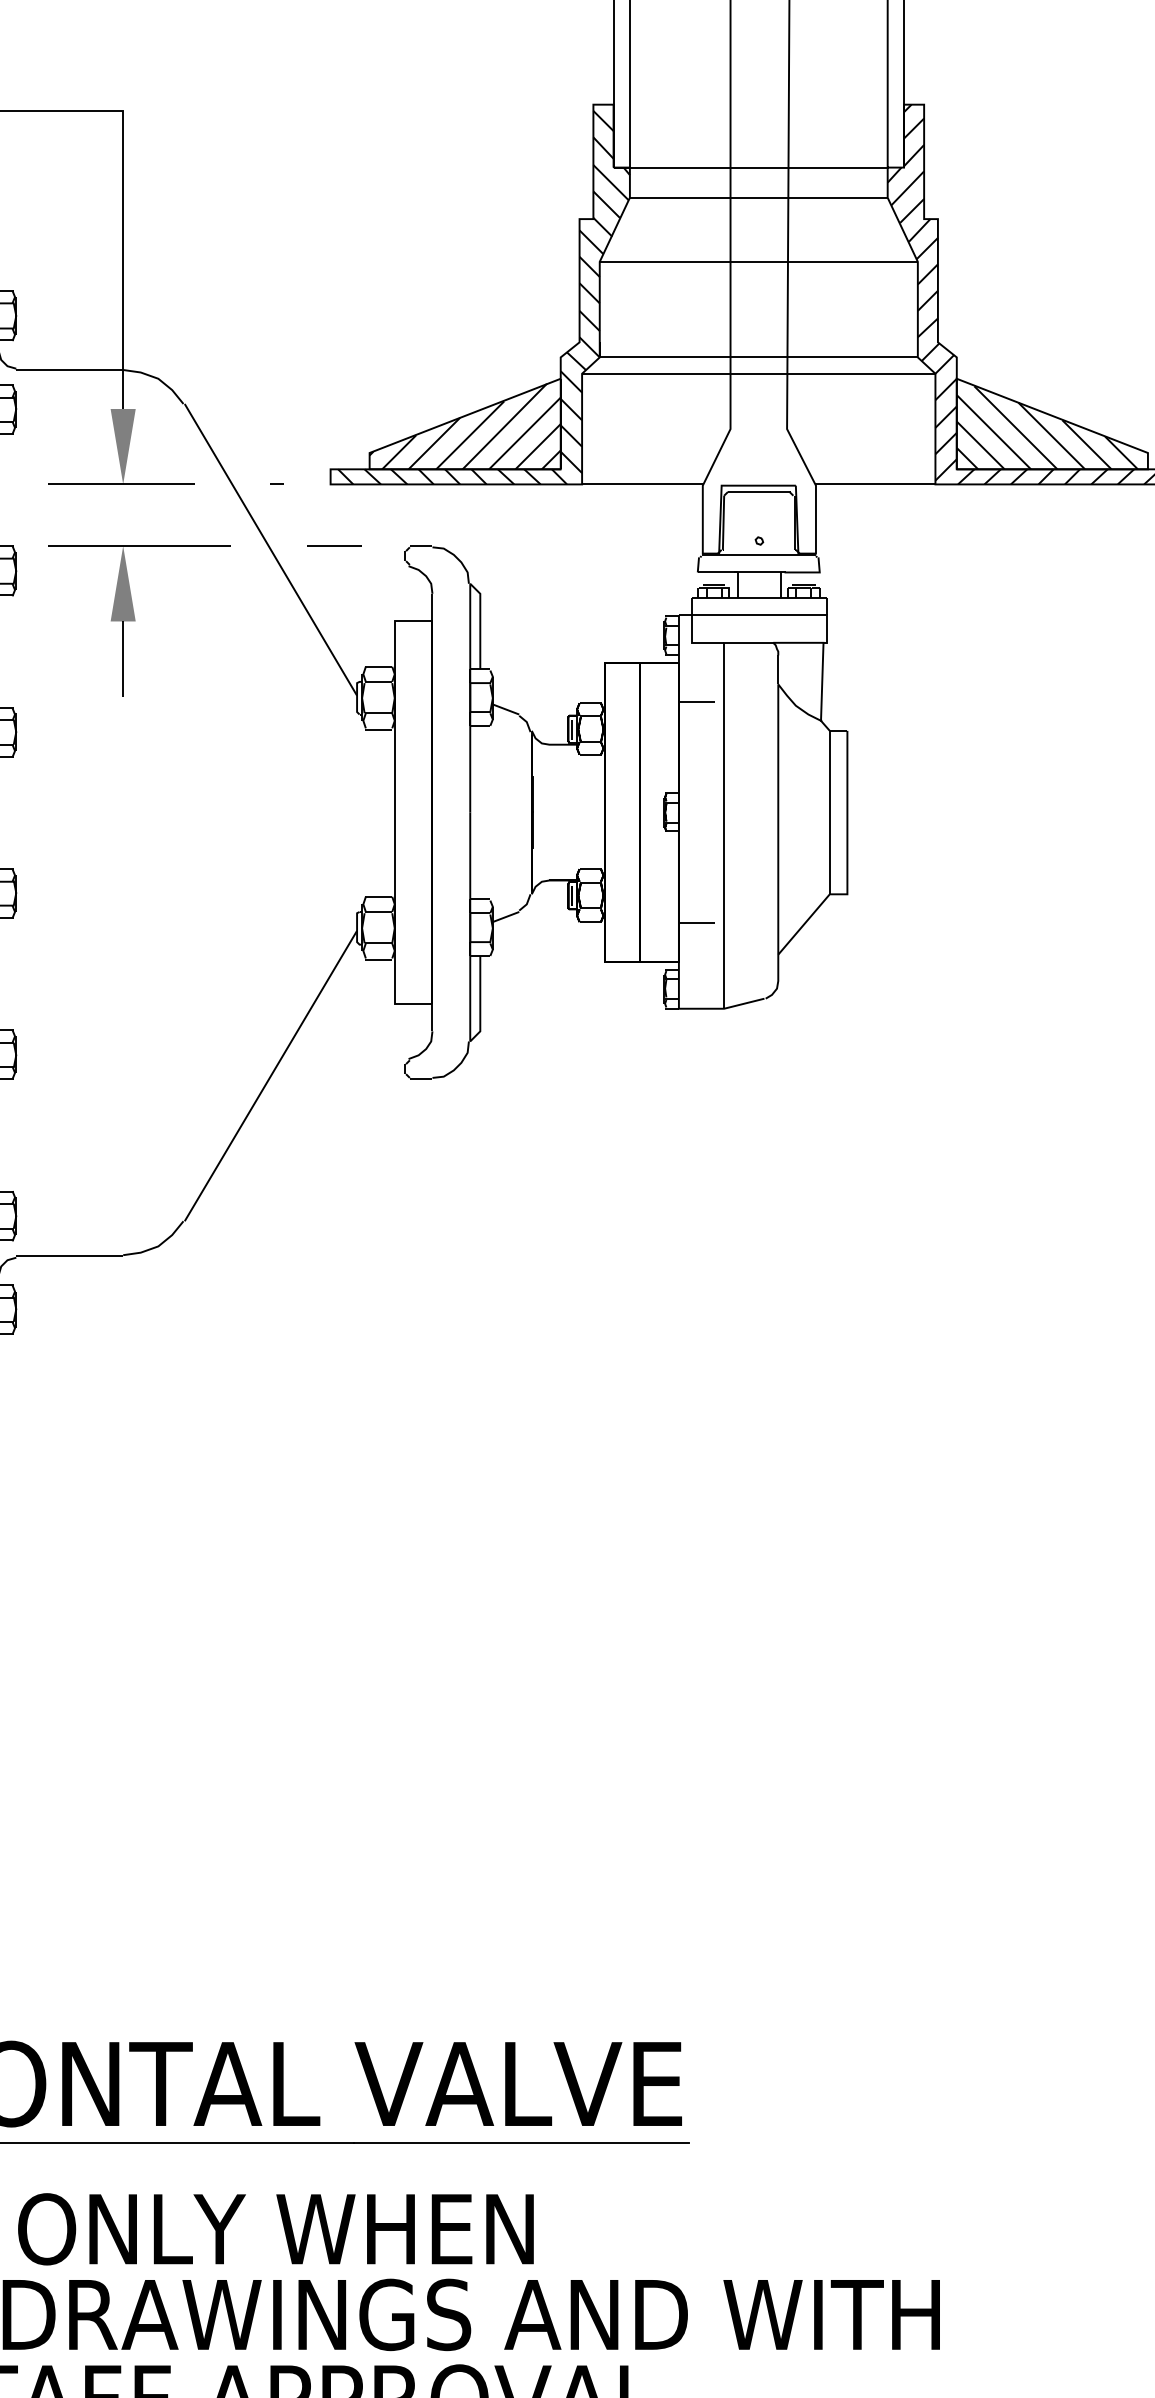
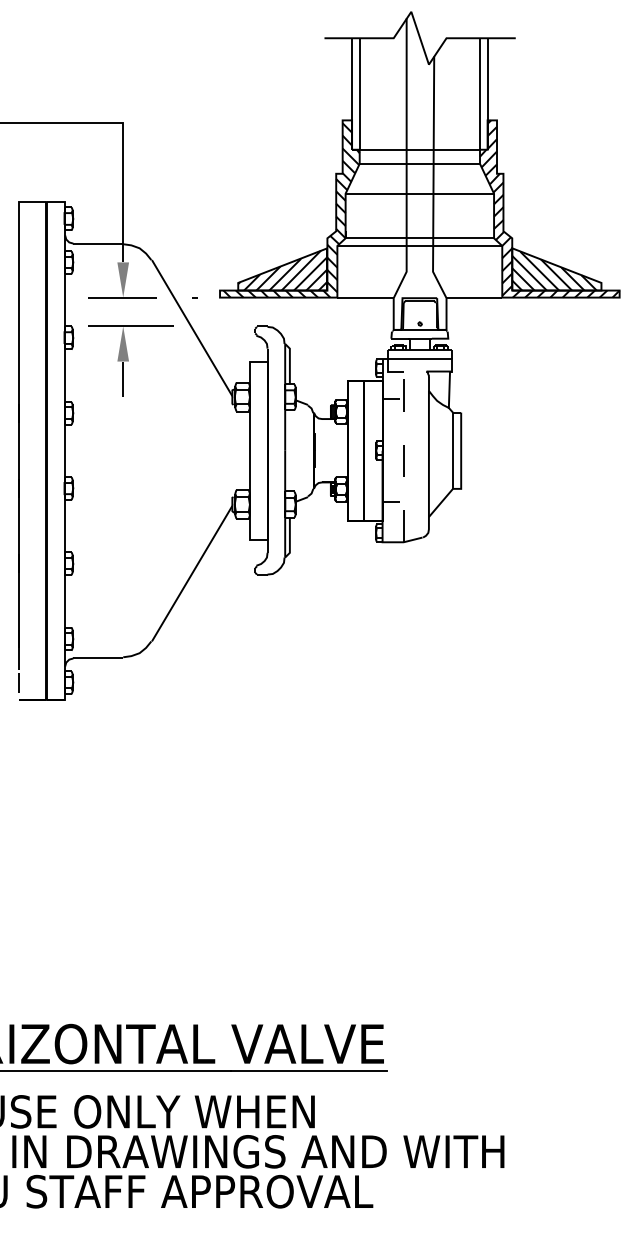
line: (333, 544) -> (221, 325), removed
line: (723, 797) -> (403, 443), solid -> dashed

